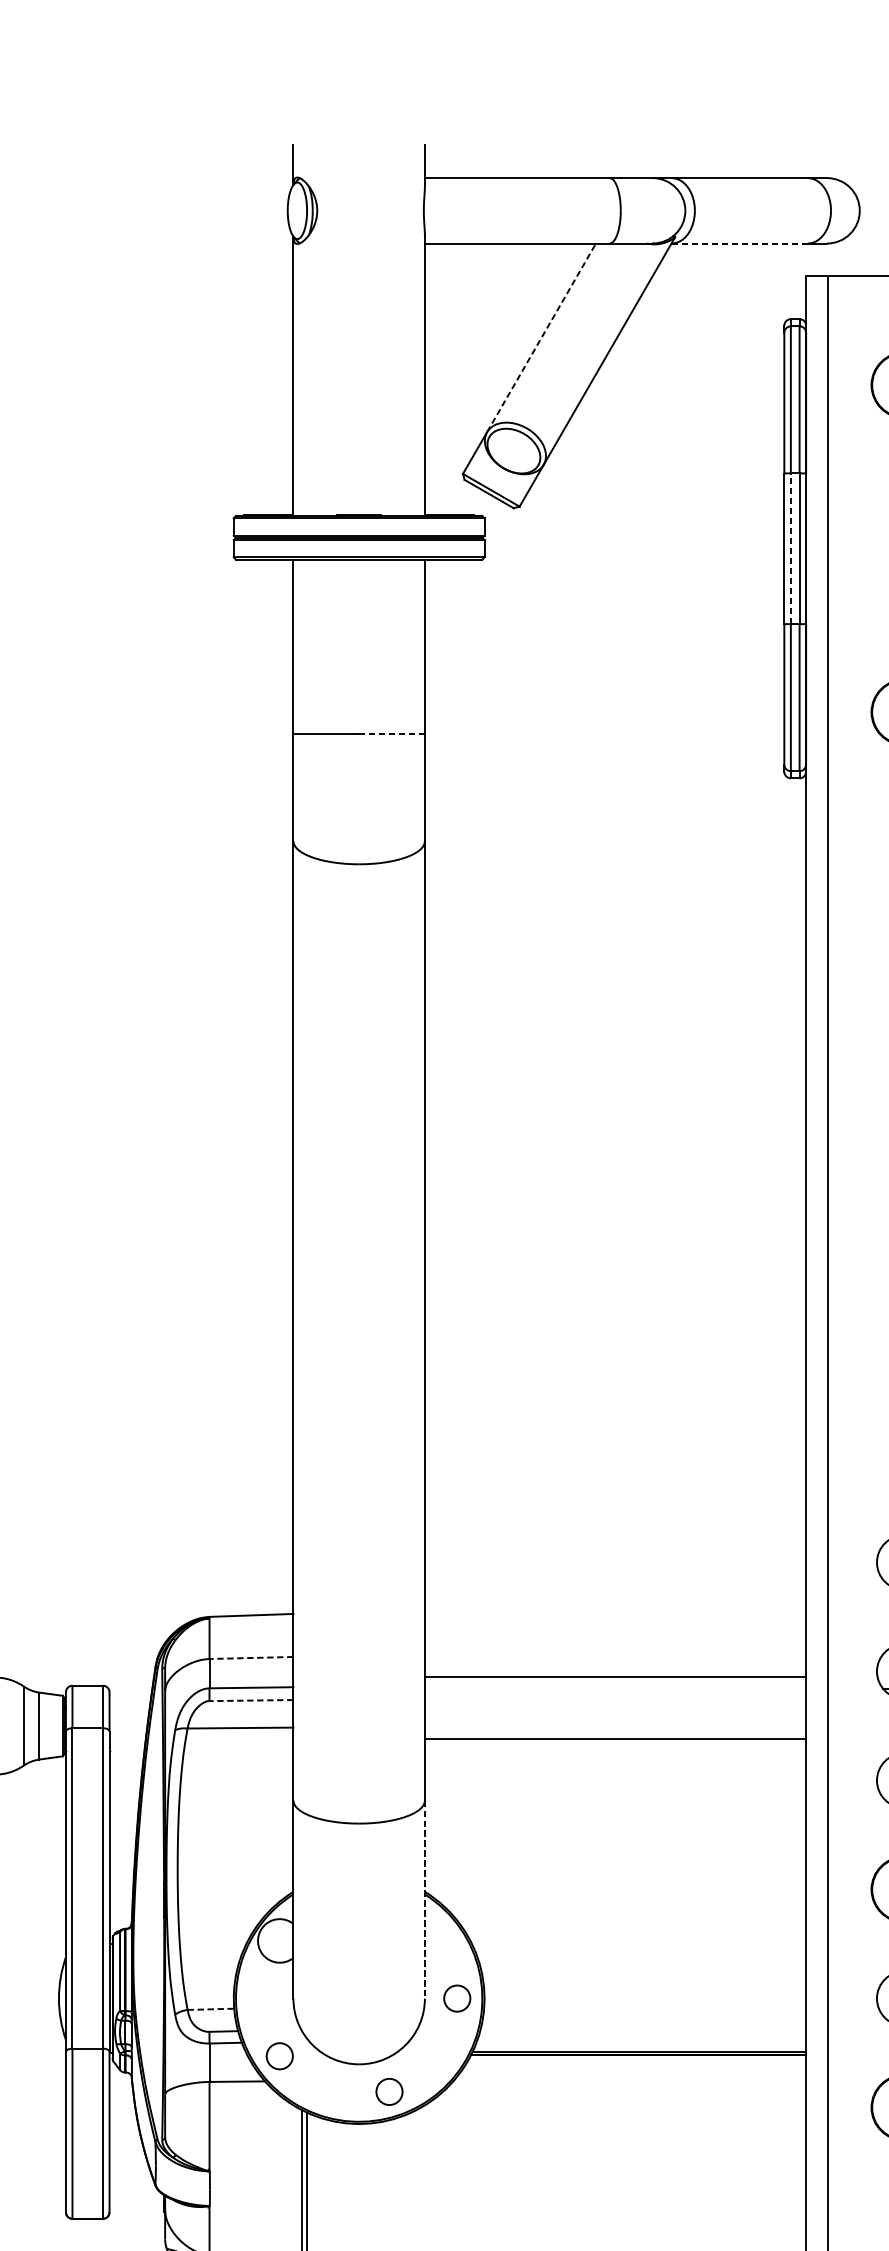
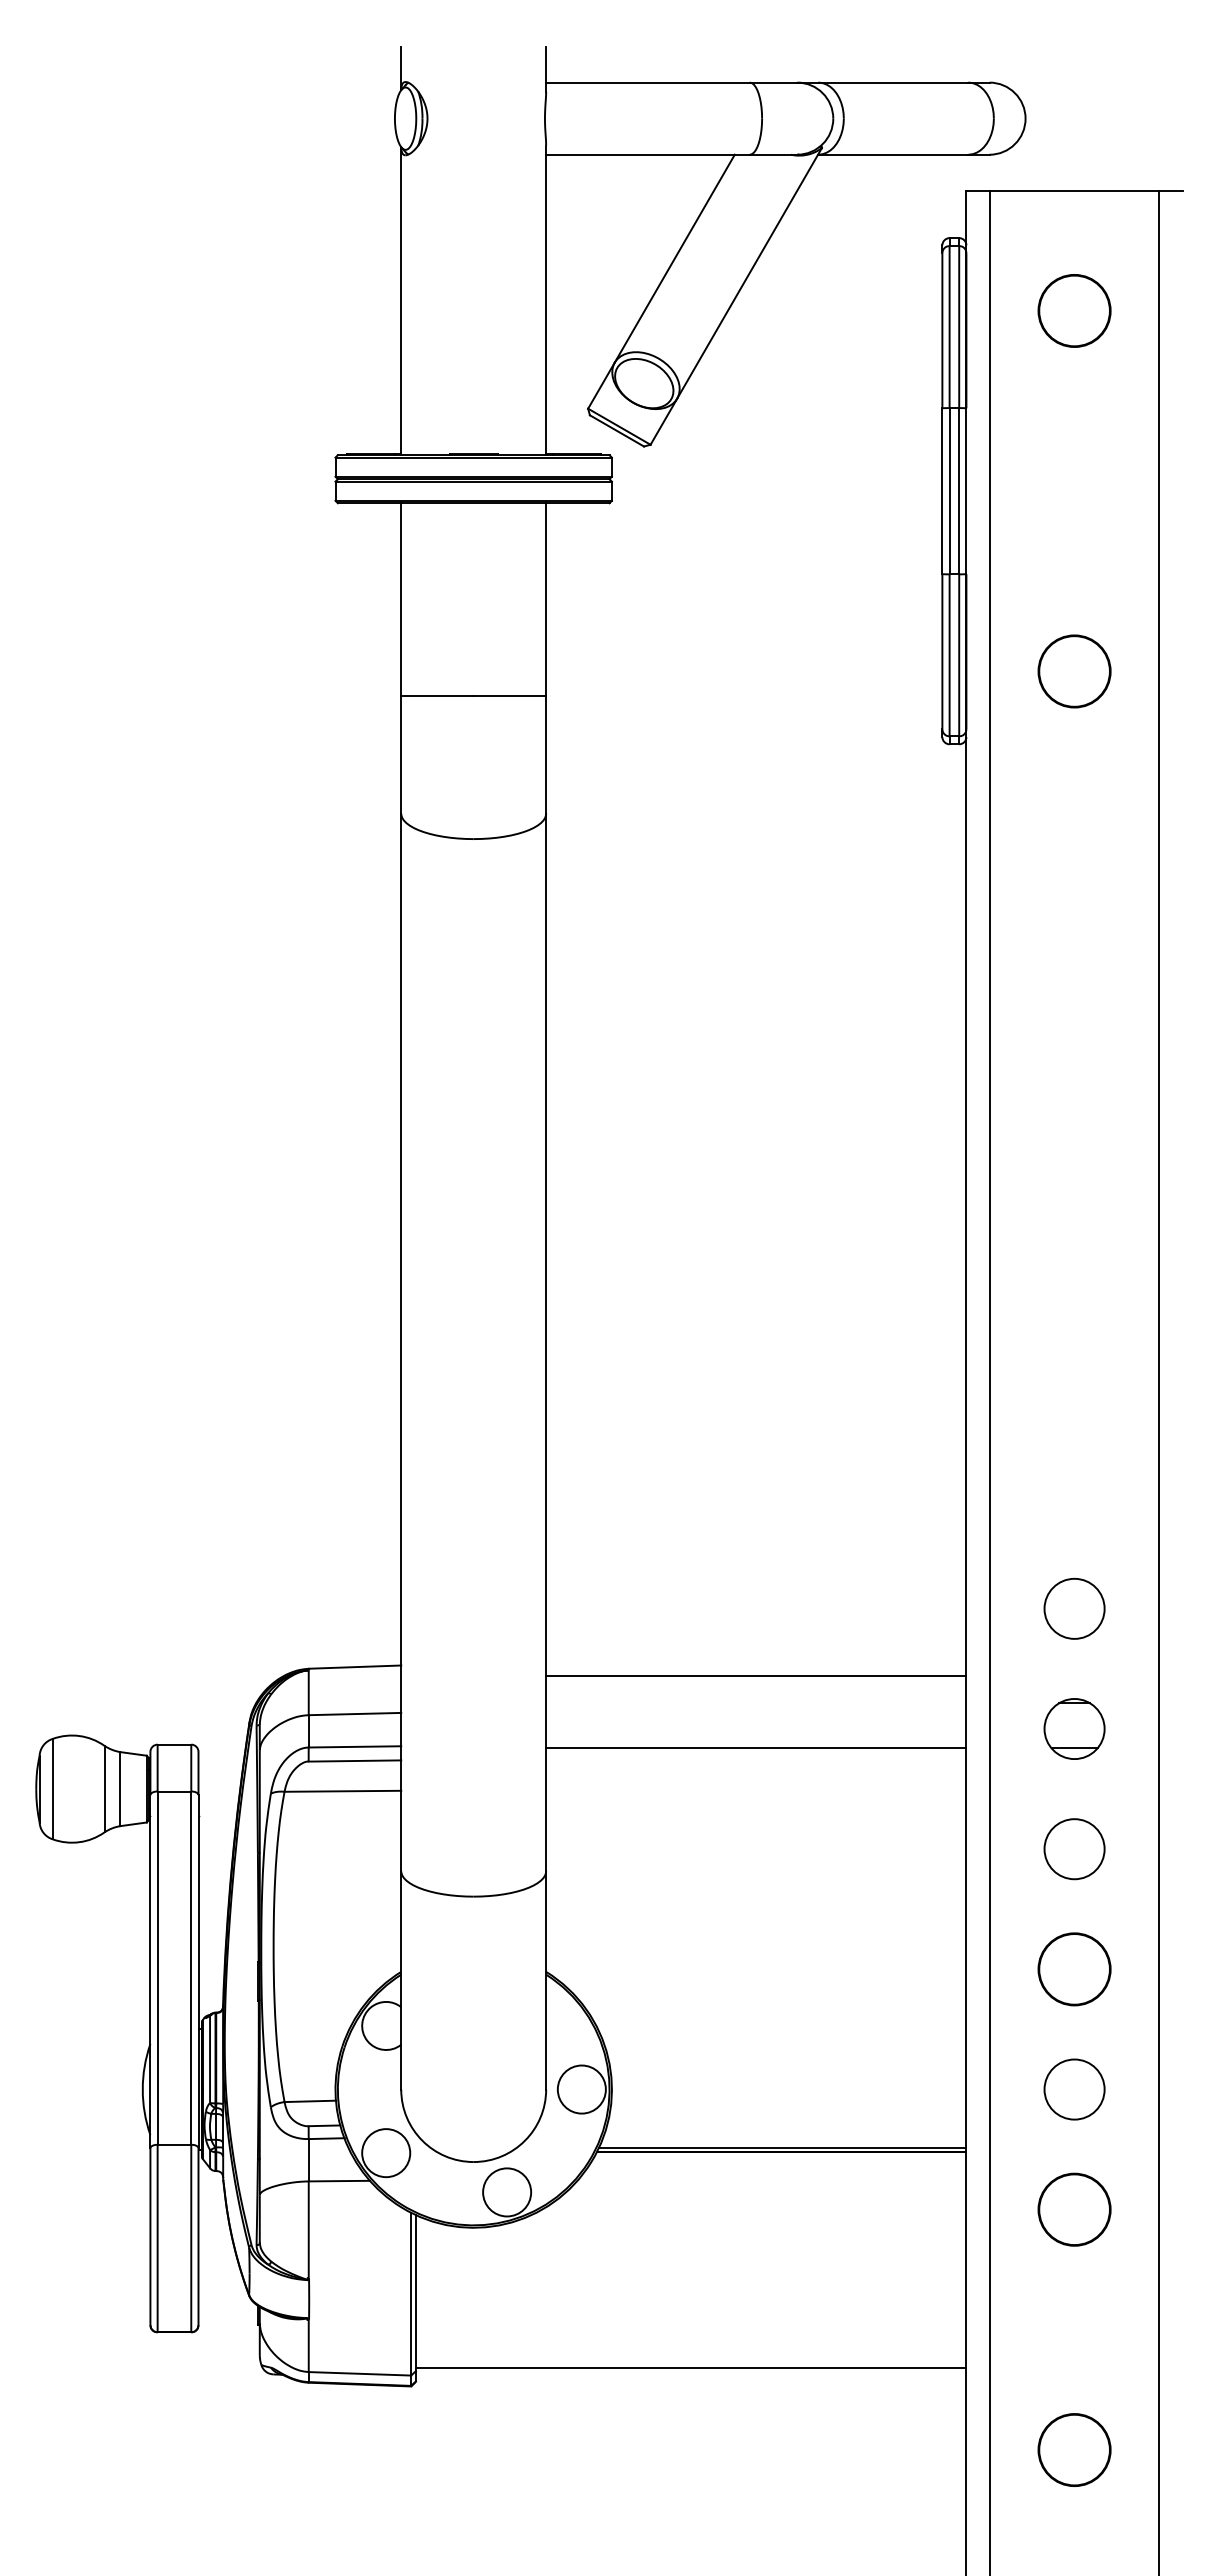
line: (739, 243) -> (892, 154), dashed -> solid
line: (542, 337) -> (675, 258), dashed -> solid
line: (790, 548) -> (949, 490), dashed -> solid
line: (391, 734) -> (509, 695), dashed -> solid
line: (251, 1658) -> (354, 1714), dashed -> solid
line: (615, 1677) -> (756, 1676), moved
line: (251, 1701) -> (354, 1761), dashed -> solid
line: (615, 1739) -> (756, 1748), moved
line: (425, 1899) -> (546, 1980), dashed -> solid
circle: (456, 1998) -> (581, 2089), size x1.67
line: (211, 2009) -> (310, 2101), dashed -> solid
circle: (280, 2056) -> (386, 2153), size x1.67
circle: (389, 2091) -> (507, 2192), size x1.67

